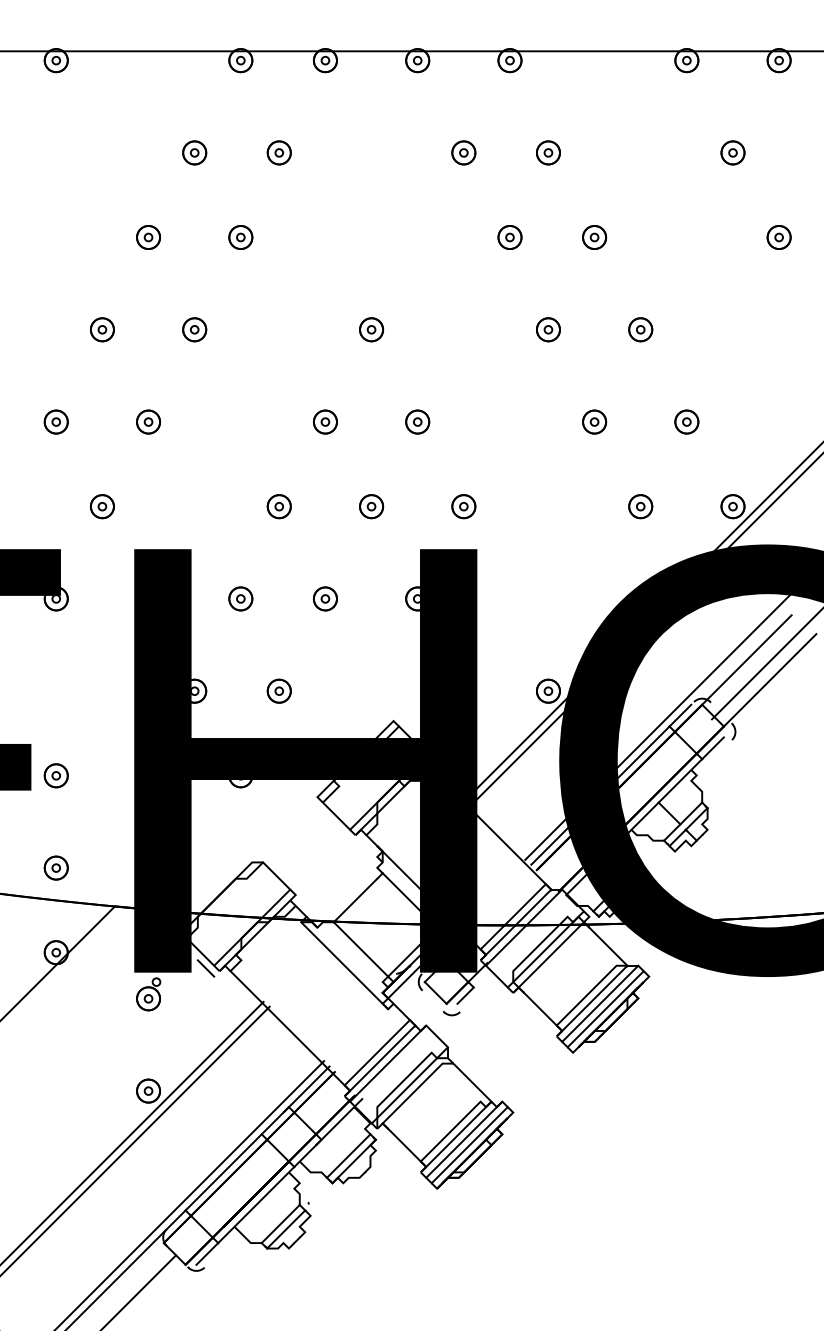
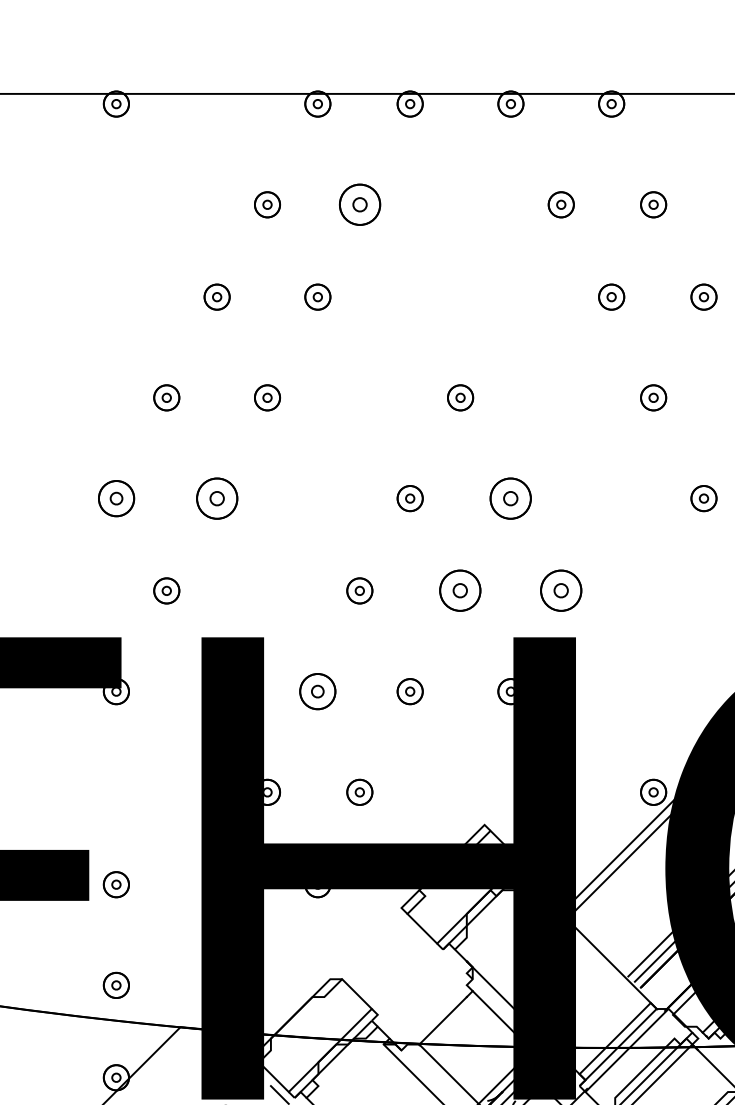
part: (278, 152) -> (358, 204), size x1.6
part: (55, 421) -> (115, 497), size x1.4
part: (148, 421) -> (217, 497), size x1.6
part: (417, 421) -> (510, 497), size x1.6
part: (371, 506) -> (460, 590), size x1.6
part: (463, 506) -> (560, 590), size x1.6
part: (240, 598) -> (317, 691), size x1.4

